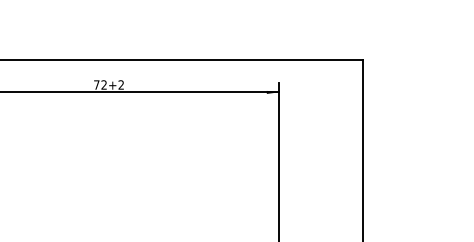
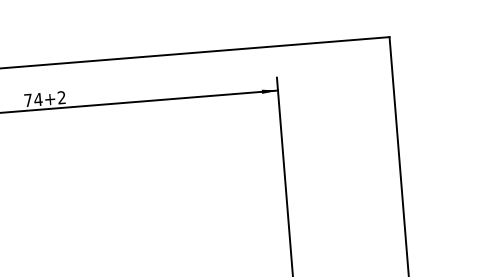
text: (104, 84) -> (38, 98), 72+2 -> 74+2

